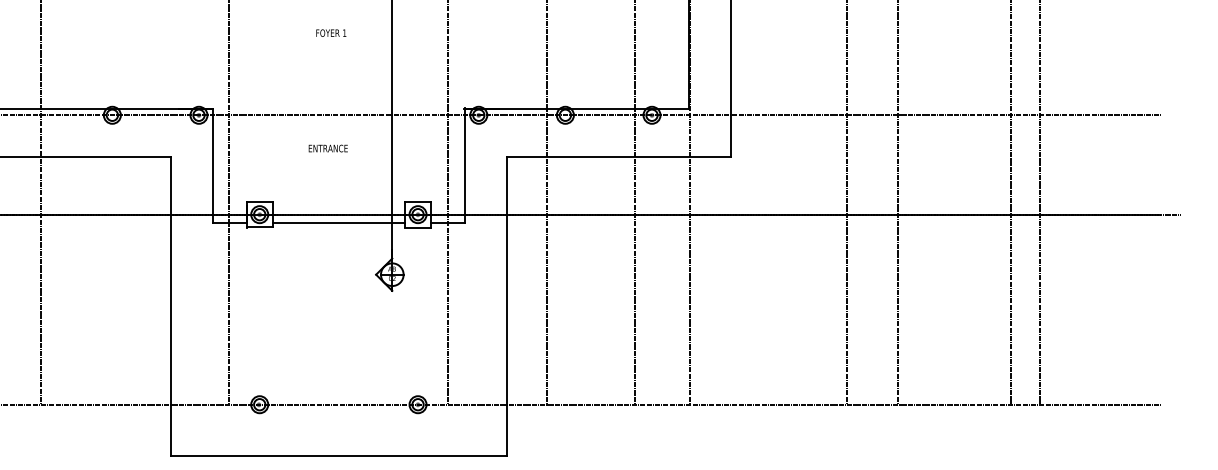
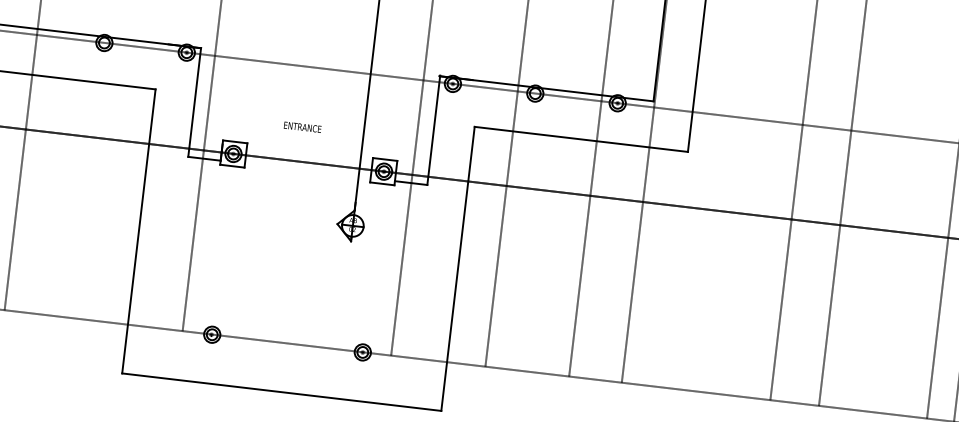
text: (327, 148) -> (301, 127), moved
line: (338, 223) -> (307, 171), removed

